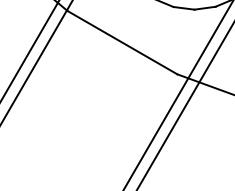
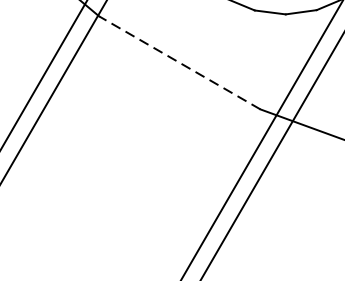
line: (122, 42) -> (179, 62), solid -> dashed

